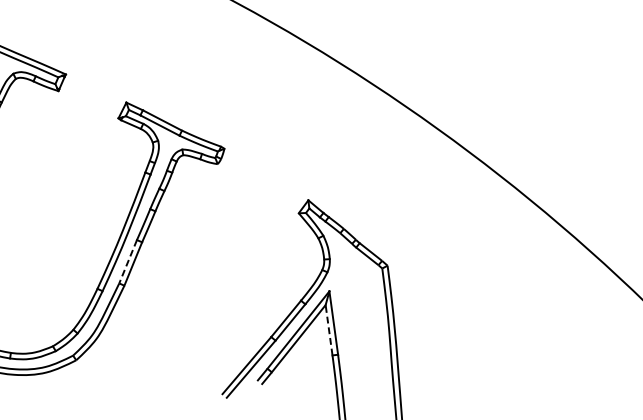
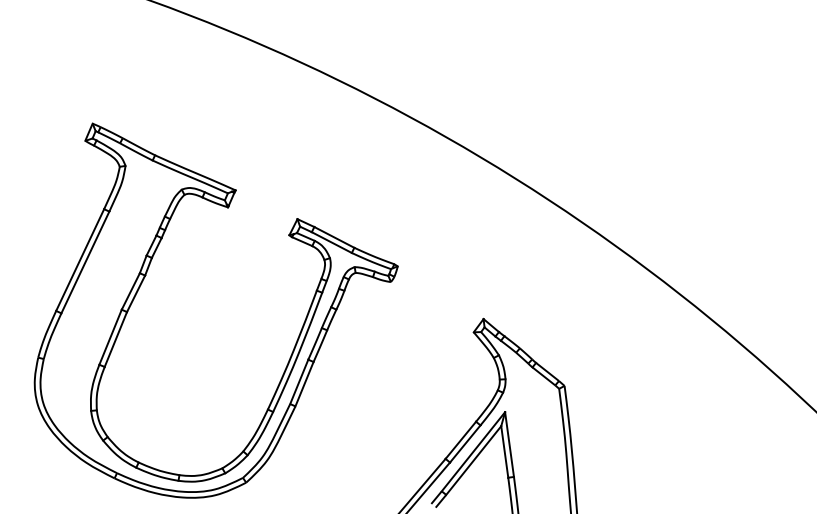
line: (128, 261) -> (299, 381), dashed -> solid
line: (328, 329) -> (504, 451), dashed -> solid

